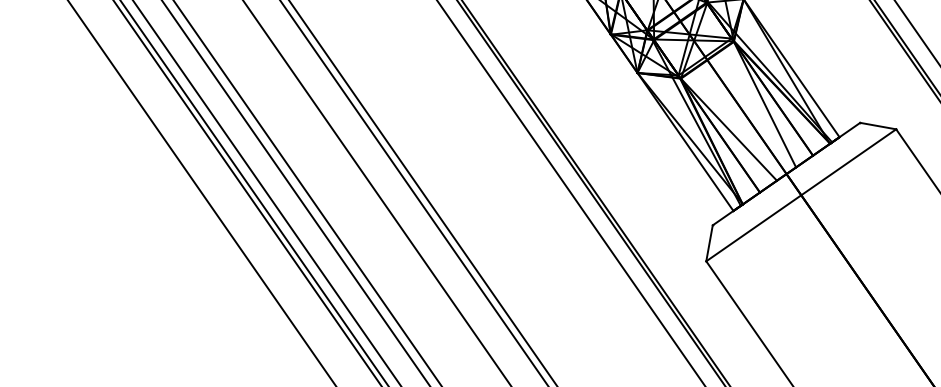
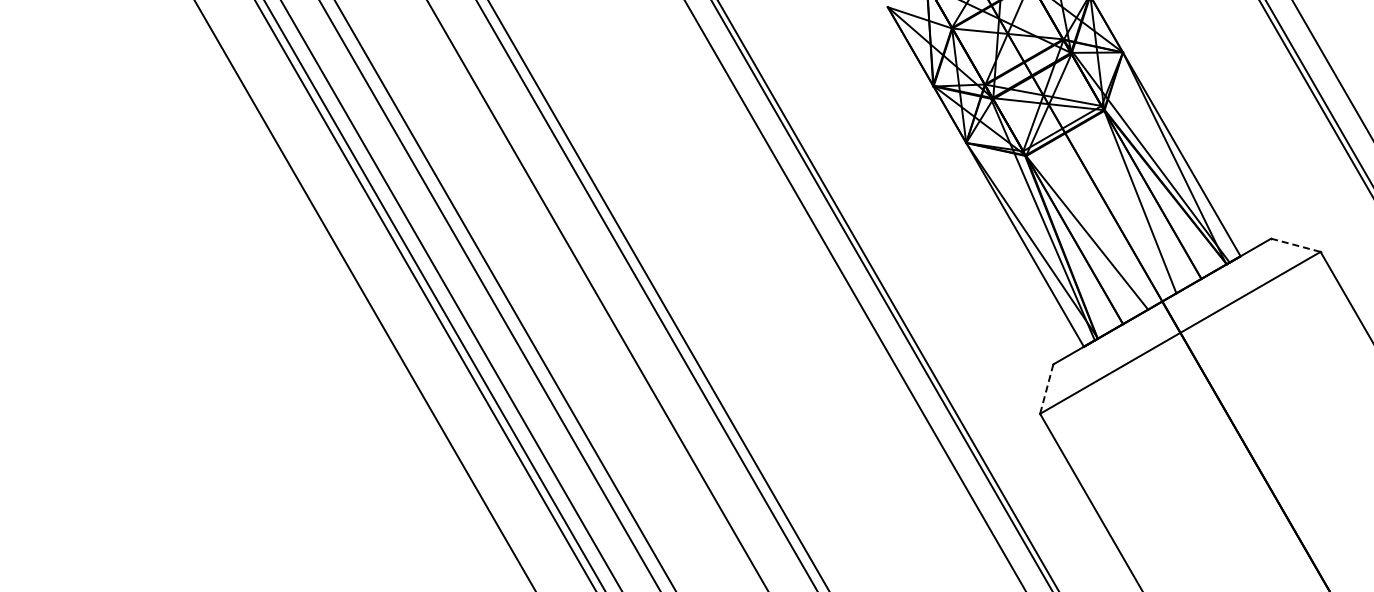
line: (877, 126) -> (1295, 245), solid -> dashed
line: (709, 243) -> (1046, 389), solid -> dashed

